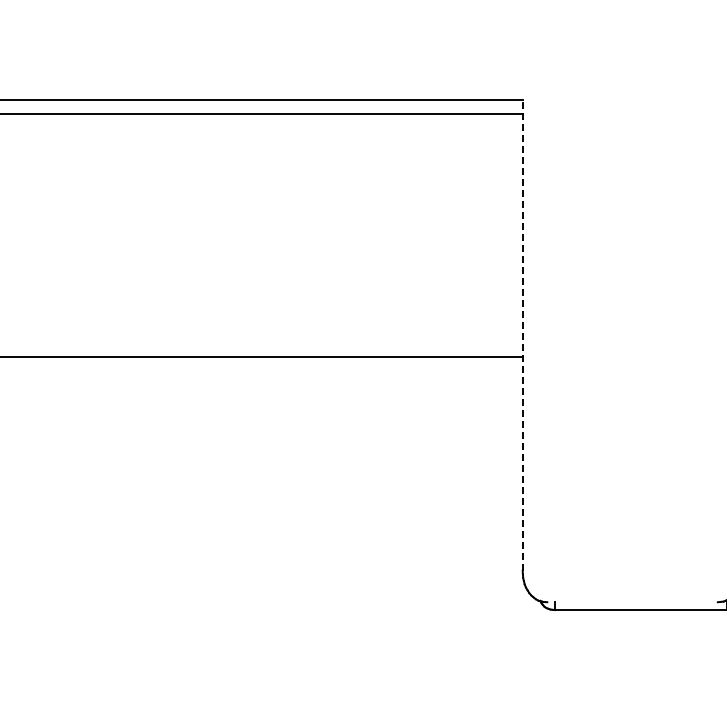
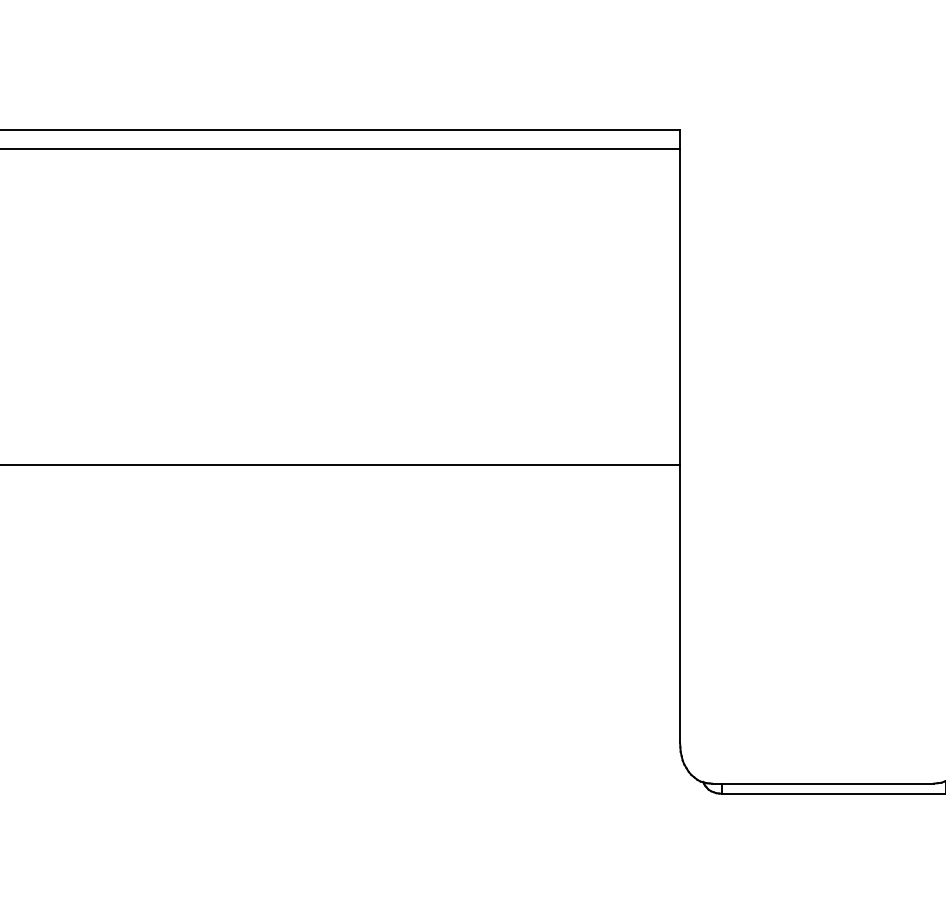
line: (522, 334) -> (679, 435), dashed -> solid
line: (632, 602) -> (822, 783), added

